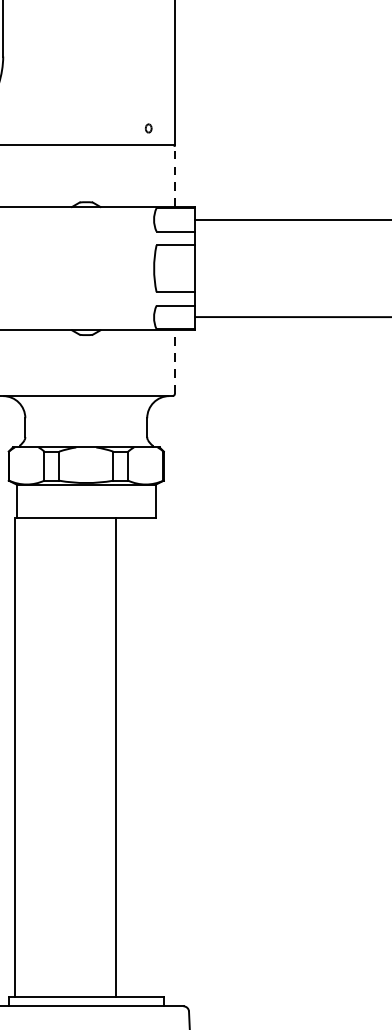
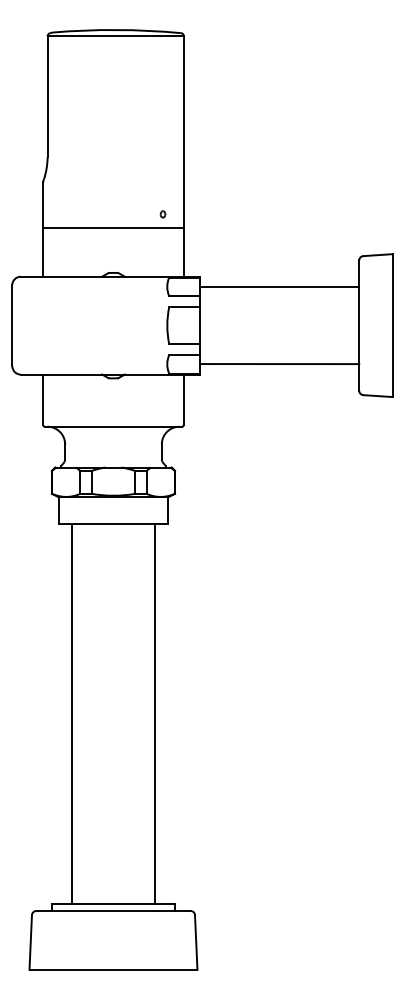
line: (174, 176) -> (183, 252), dashed -> solid
line: (174, 361) -> (183, 399), dashed -> solid
line: (14, 757) -> (71, 713), moved
line: (116, 757) -> (155, 713), moved

